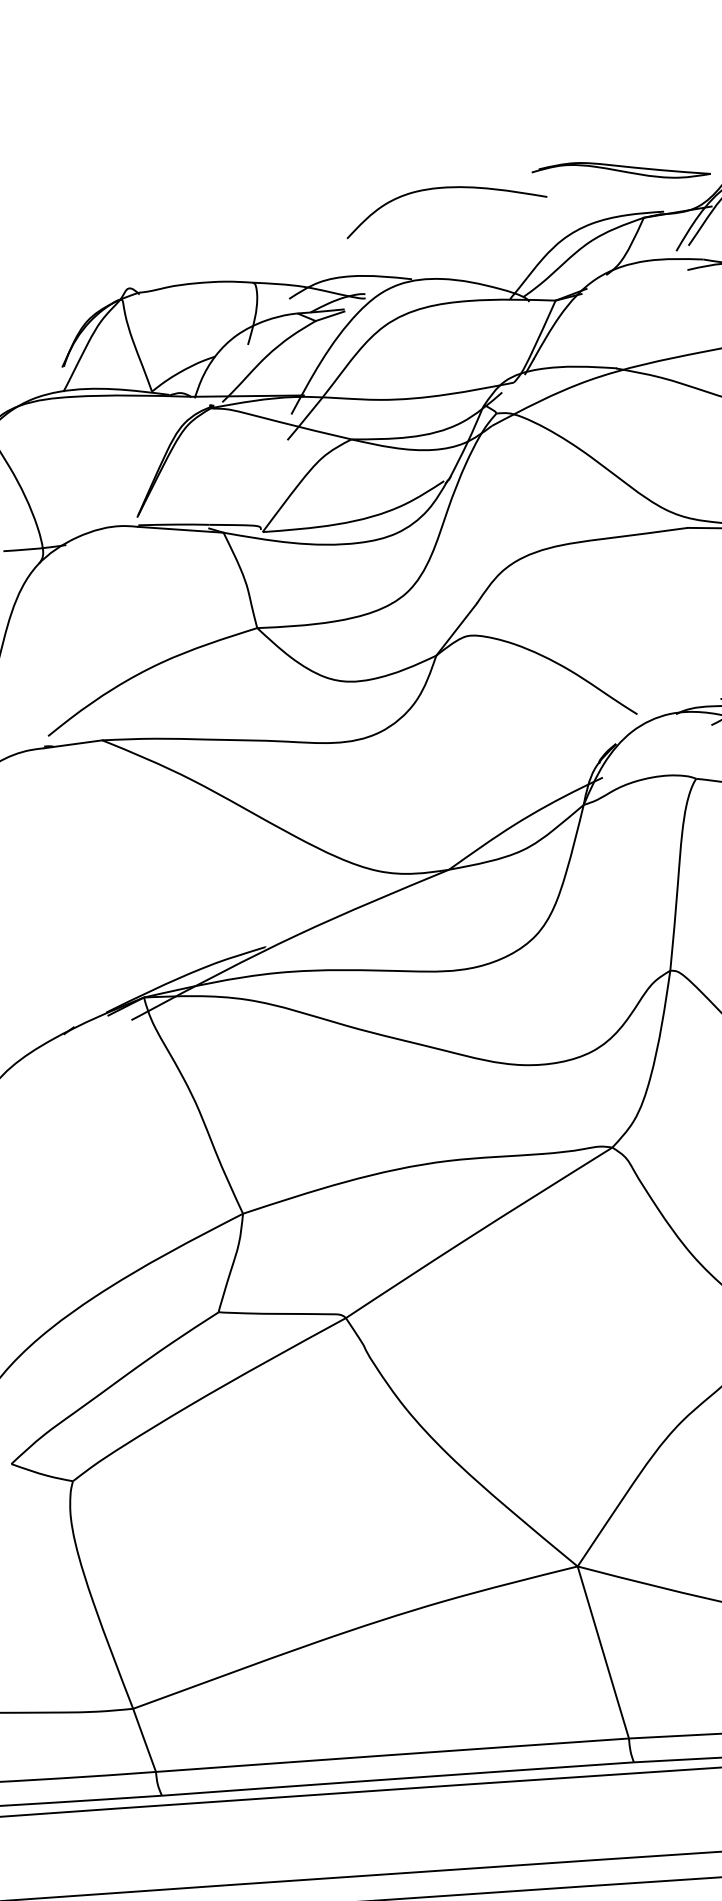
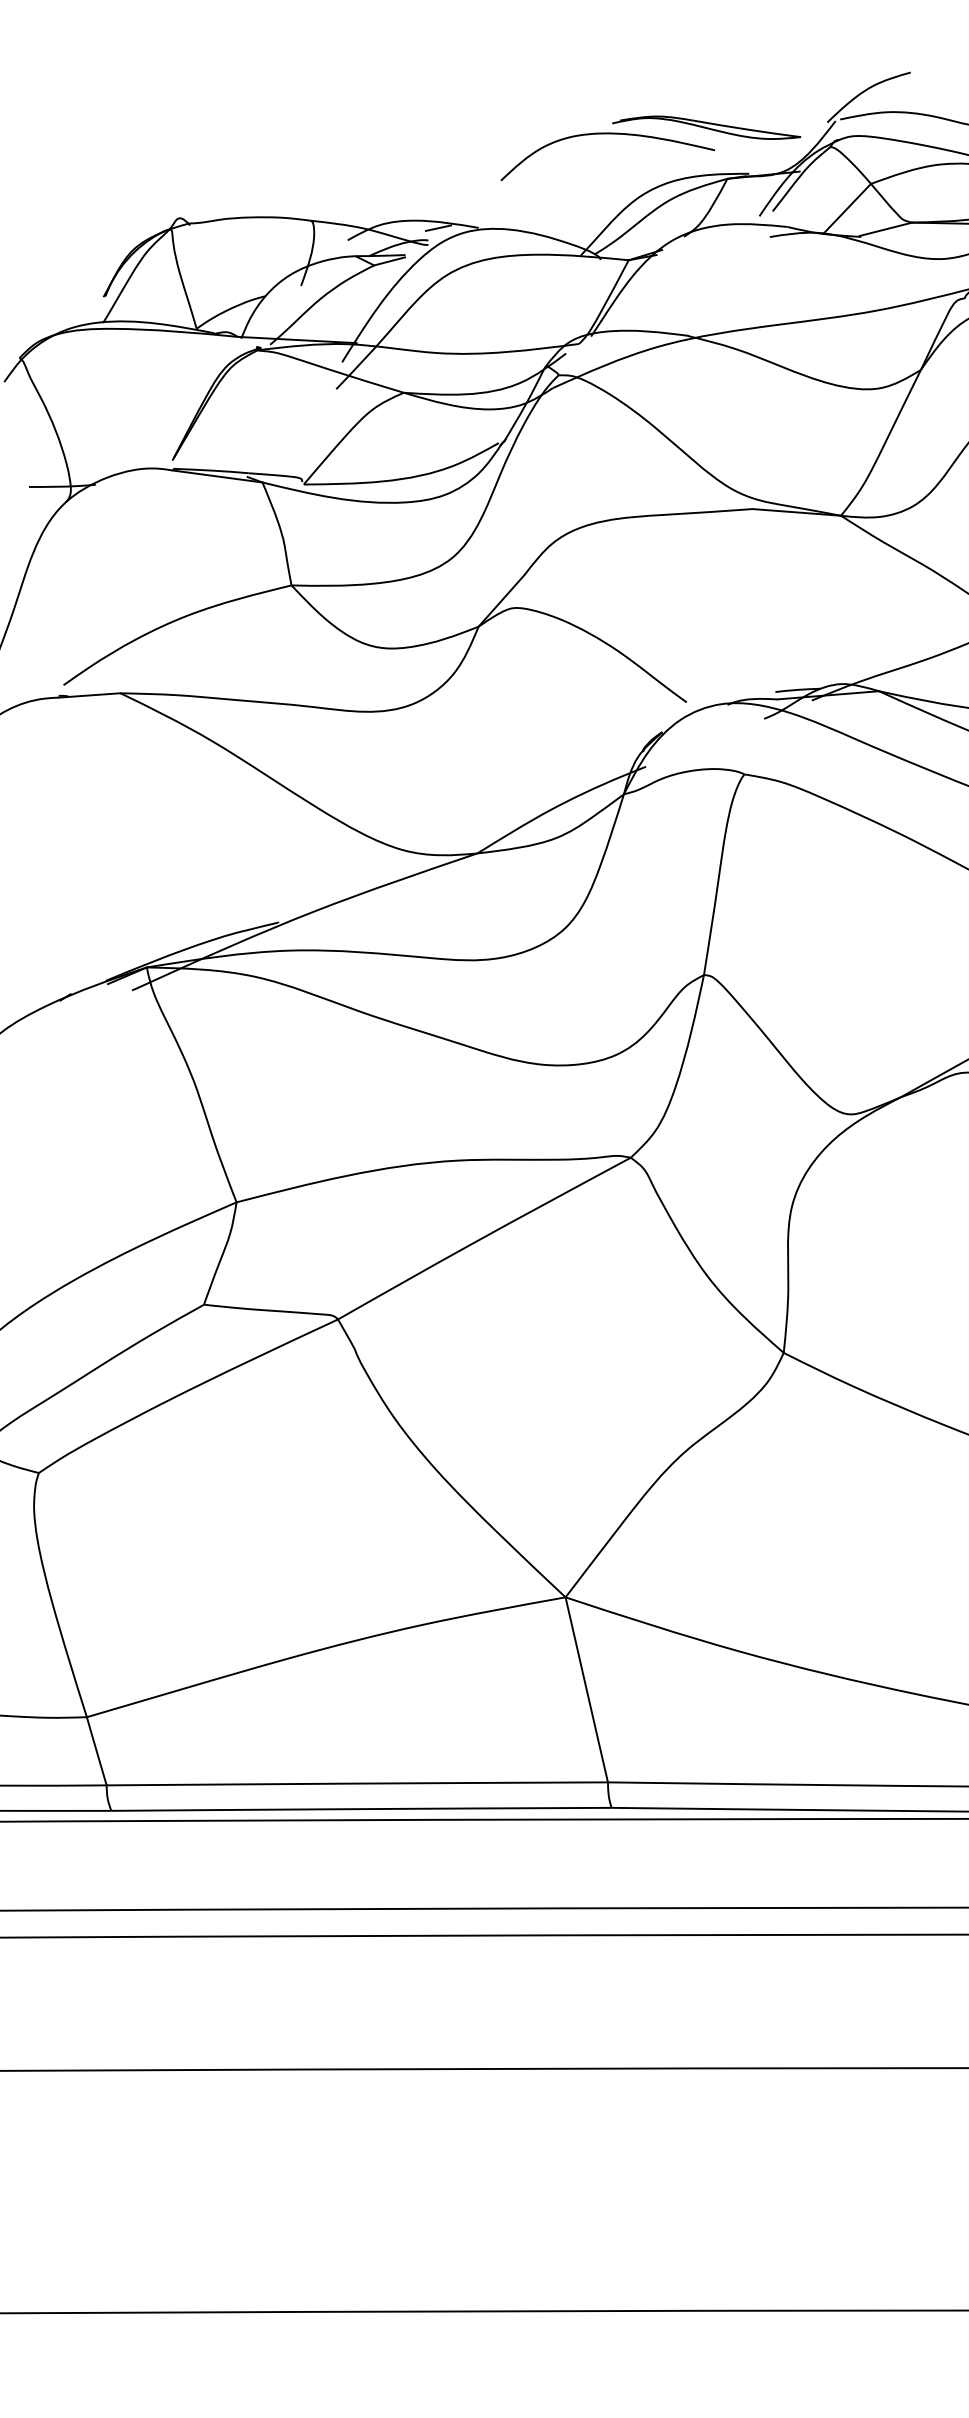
curve: (444, 188) -> (607, 134), moved
line: (374, 281) -> (438, 227), added

